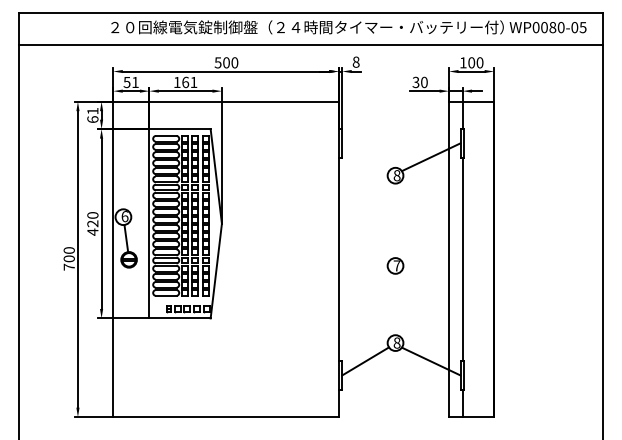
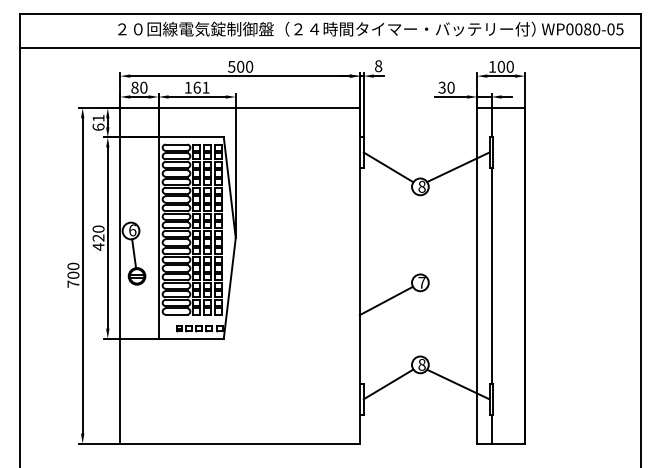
text: (131, 82) -> (139, 87), 51 -> 80
line: (365, 157) -> (388, 167), added
line: (363, 282) -> (386, 300), added

